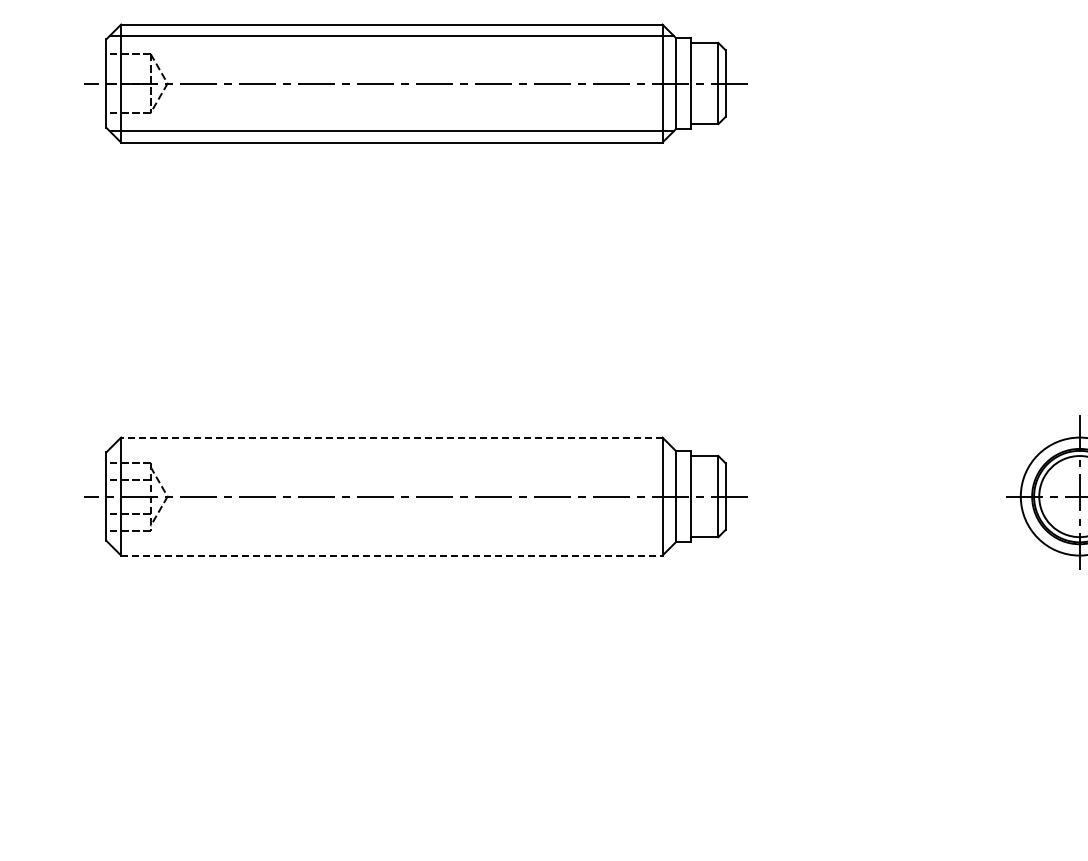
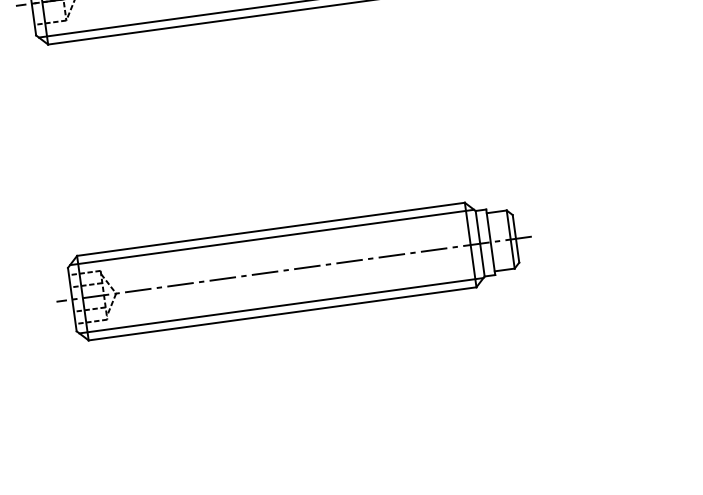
line: (391, 437) -> (270, 229), dashed -> solid
line: (391, 448) -> (271, 237), added
line: (391, 544) -> (281, 305), added
line: (391, 555) -> (282, 313), dashed -> solid

